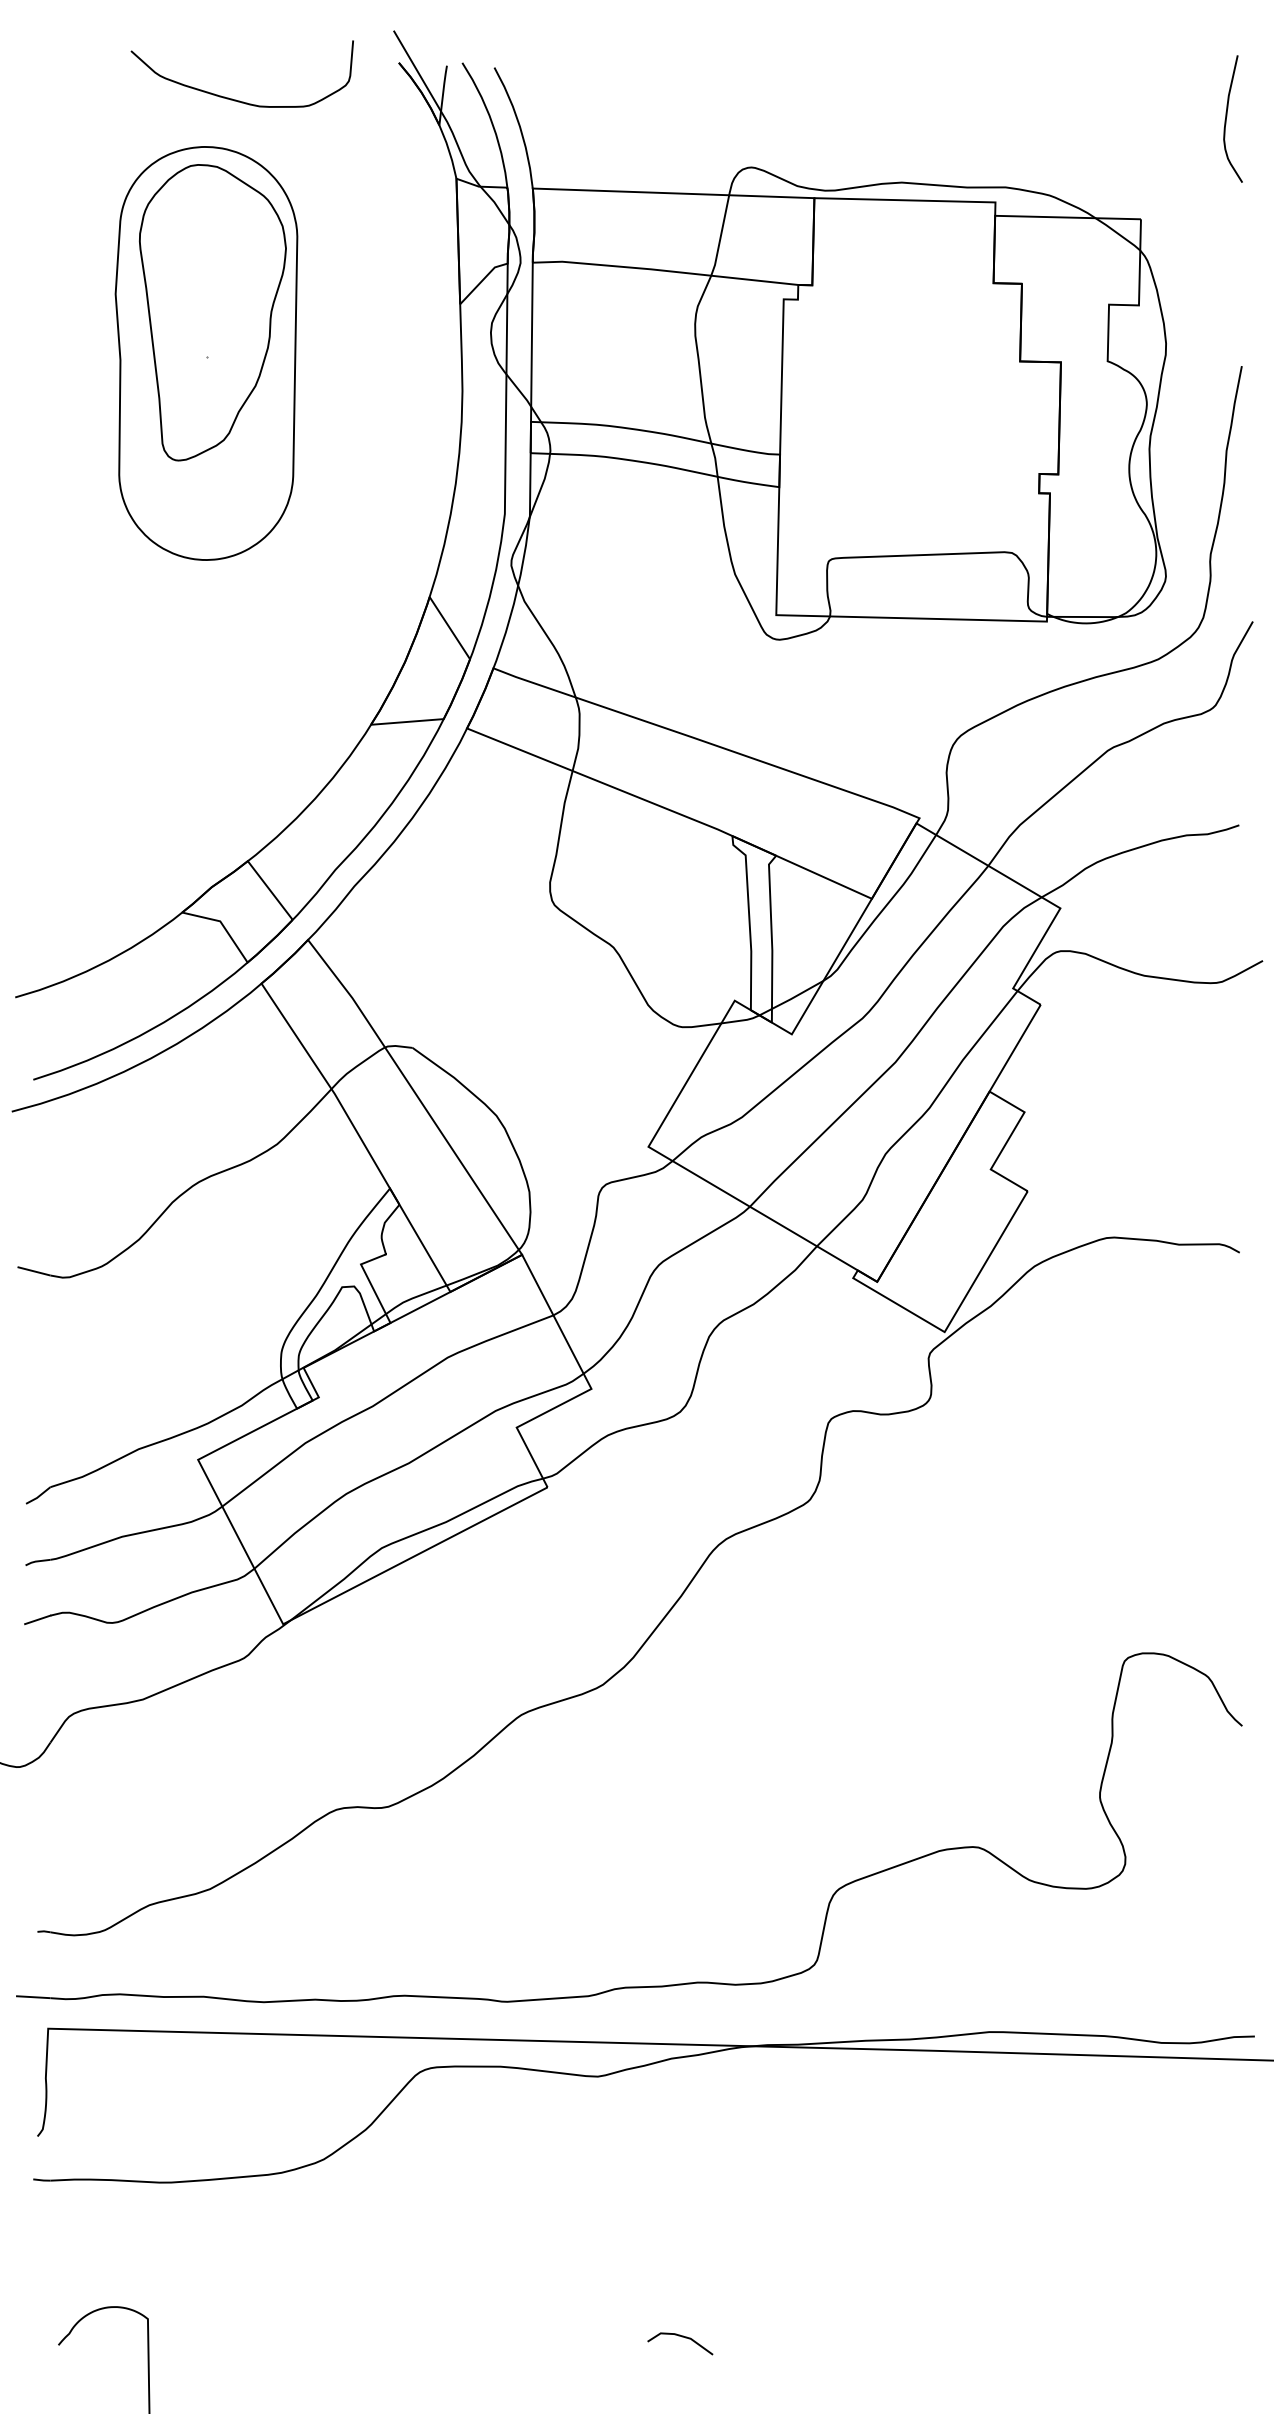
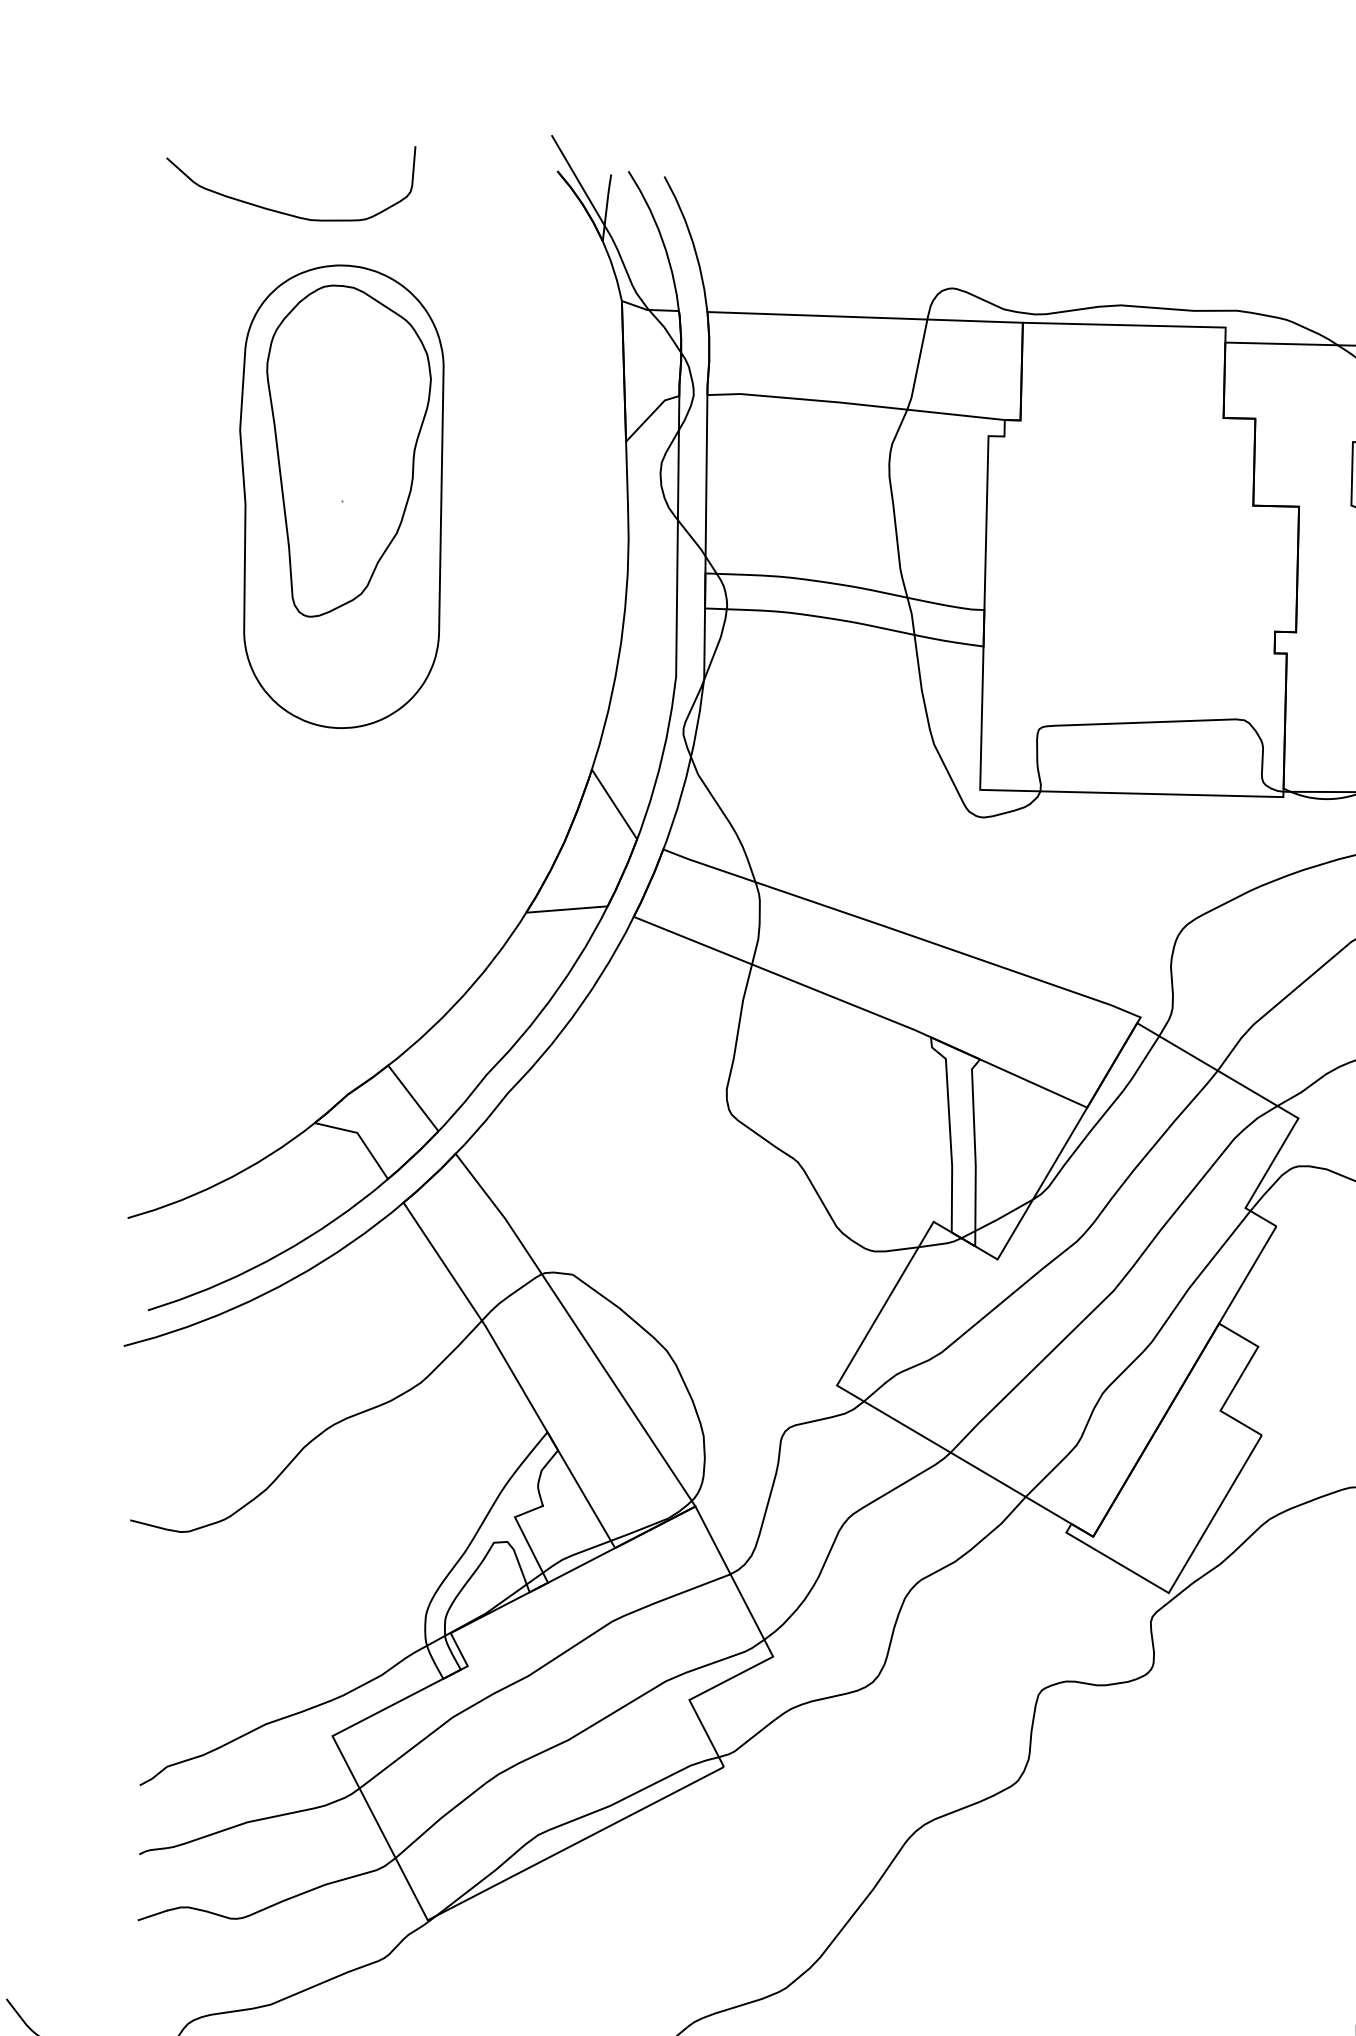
curve: (236, 99) -> (284, 212), moved

